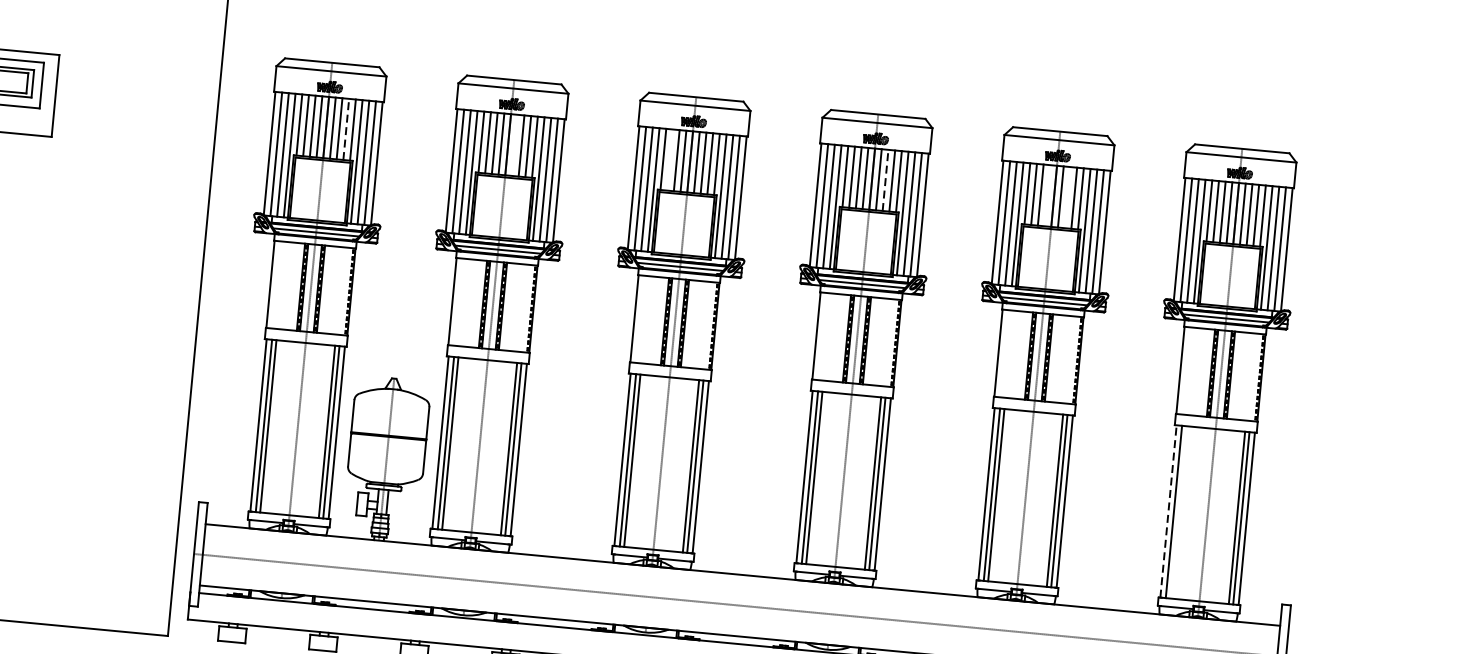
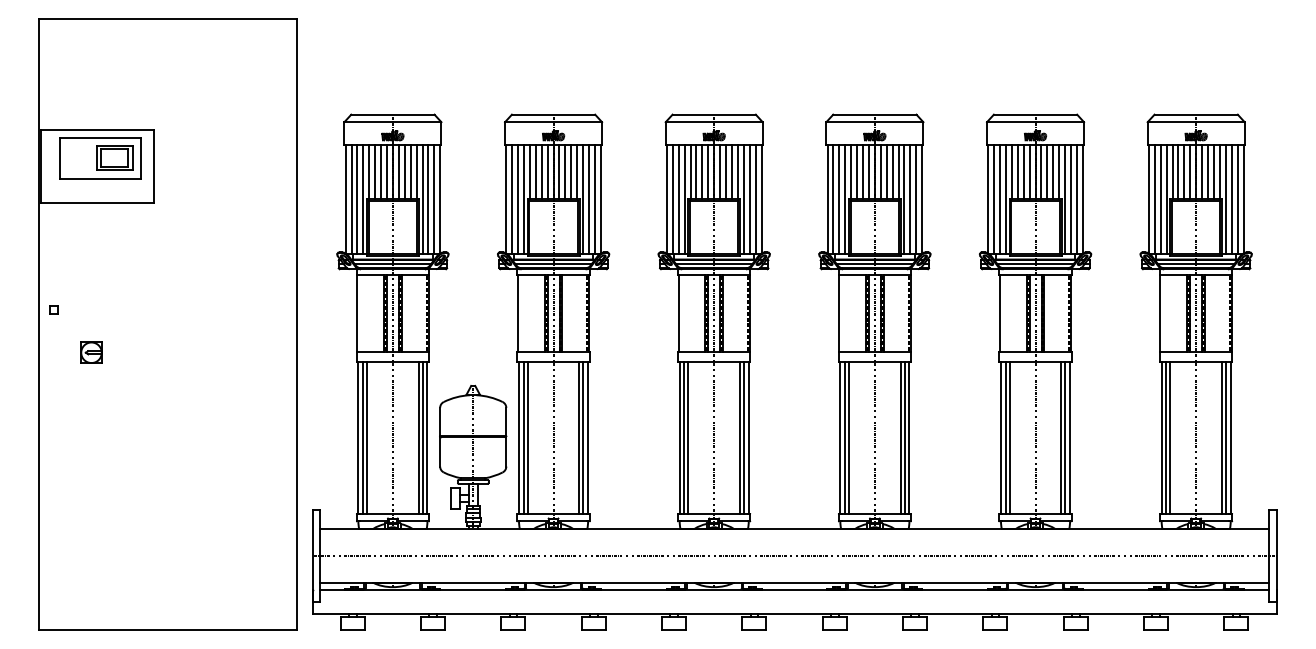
line: (346, 129) -> (410, 171), dashed -> solid
line: (514, 145) -> (559, 171), added
line: (670, 159) -> (696, 171), added
line: (885, 180) -> (886, 171), dashed -> solid
line: (1047, 195) -> (1029, 171), added
line: (1067, 197) -> (1047, 171), added
line: (1168, 510) -> (1161, 437), dashed -> solid
line: (1178, 511) -> (1170, 437), added

